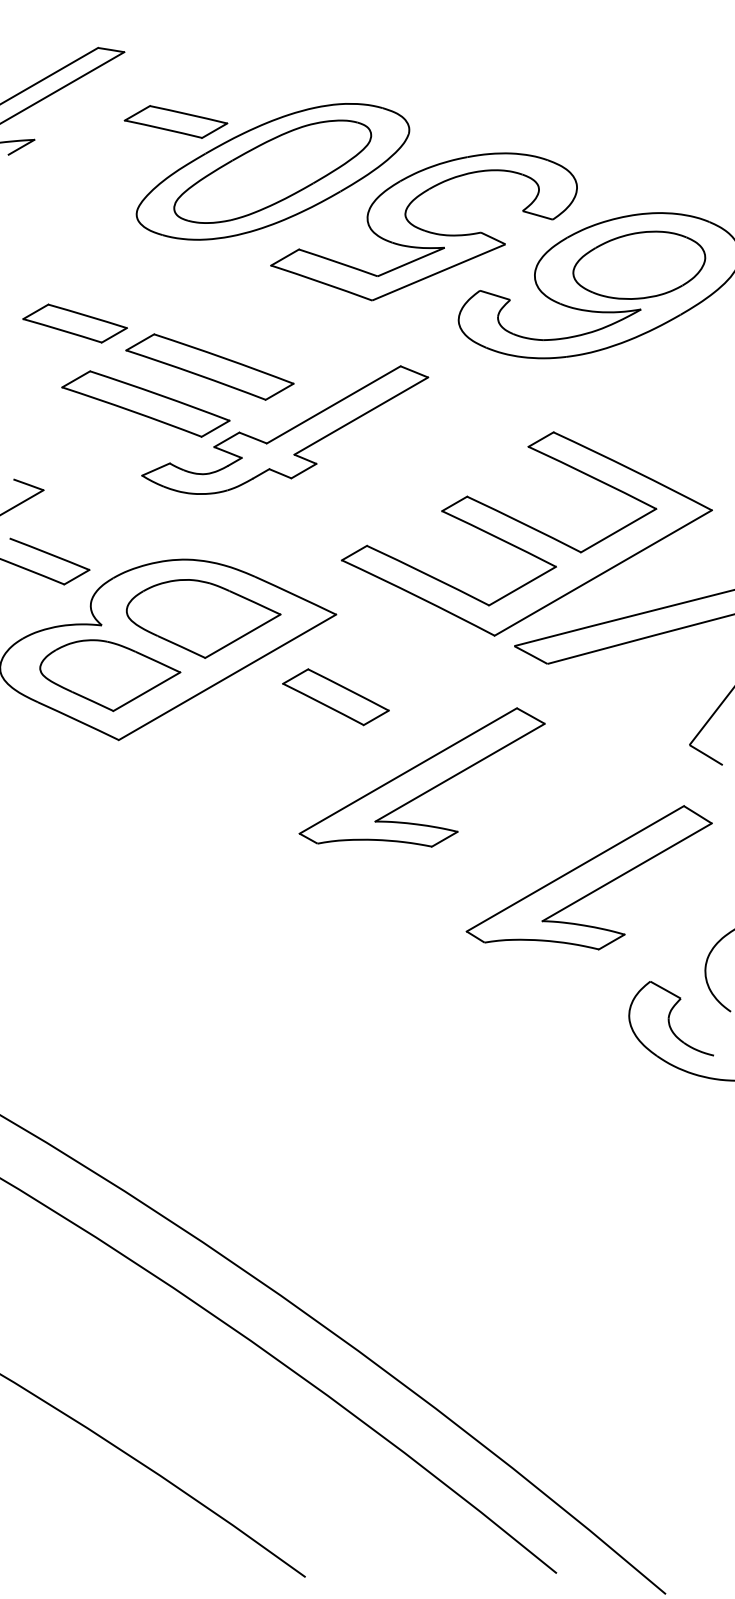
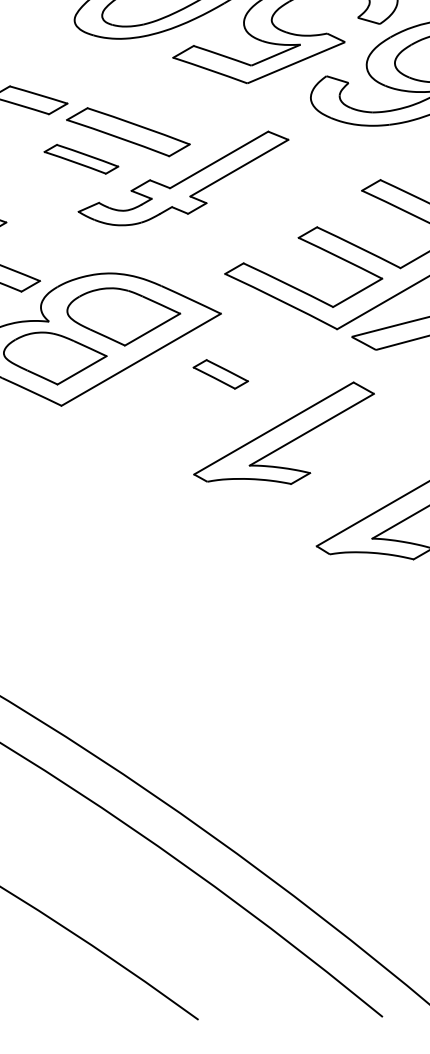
part: (145, 403) -> (81, 158), size x0.6
part: (335, 697) -> (220, 374), size x0.7

